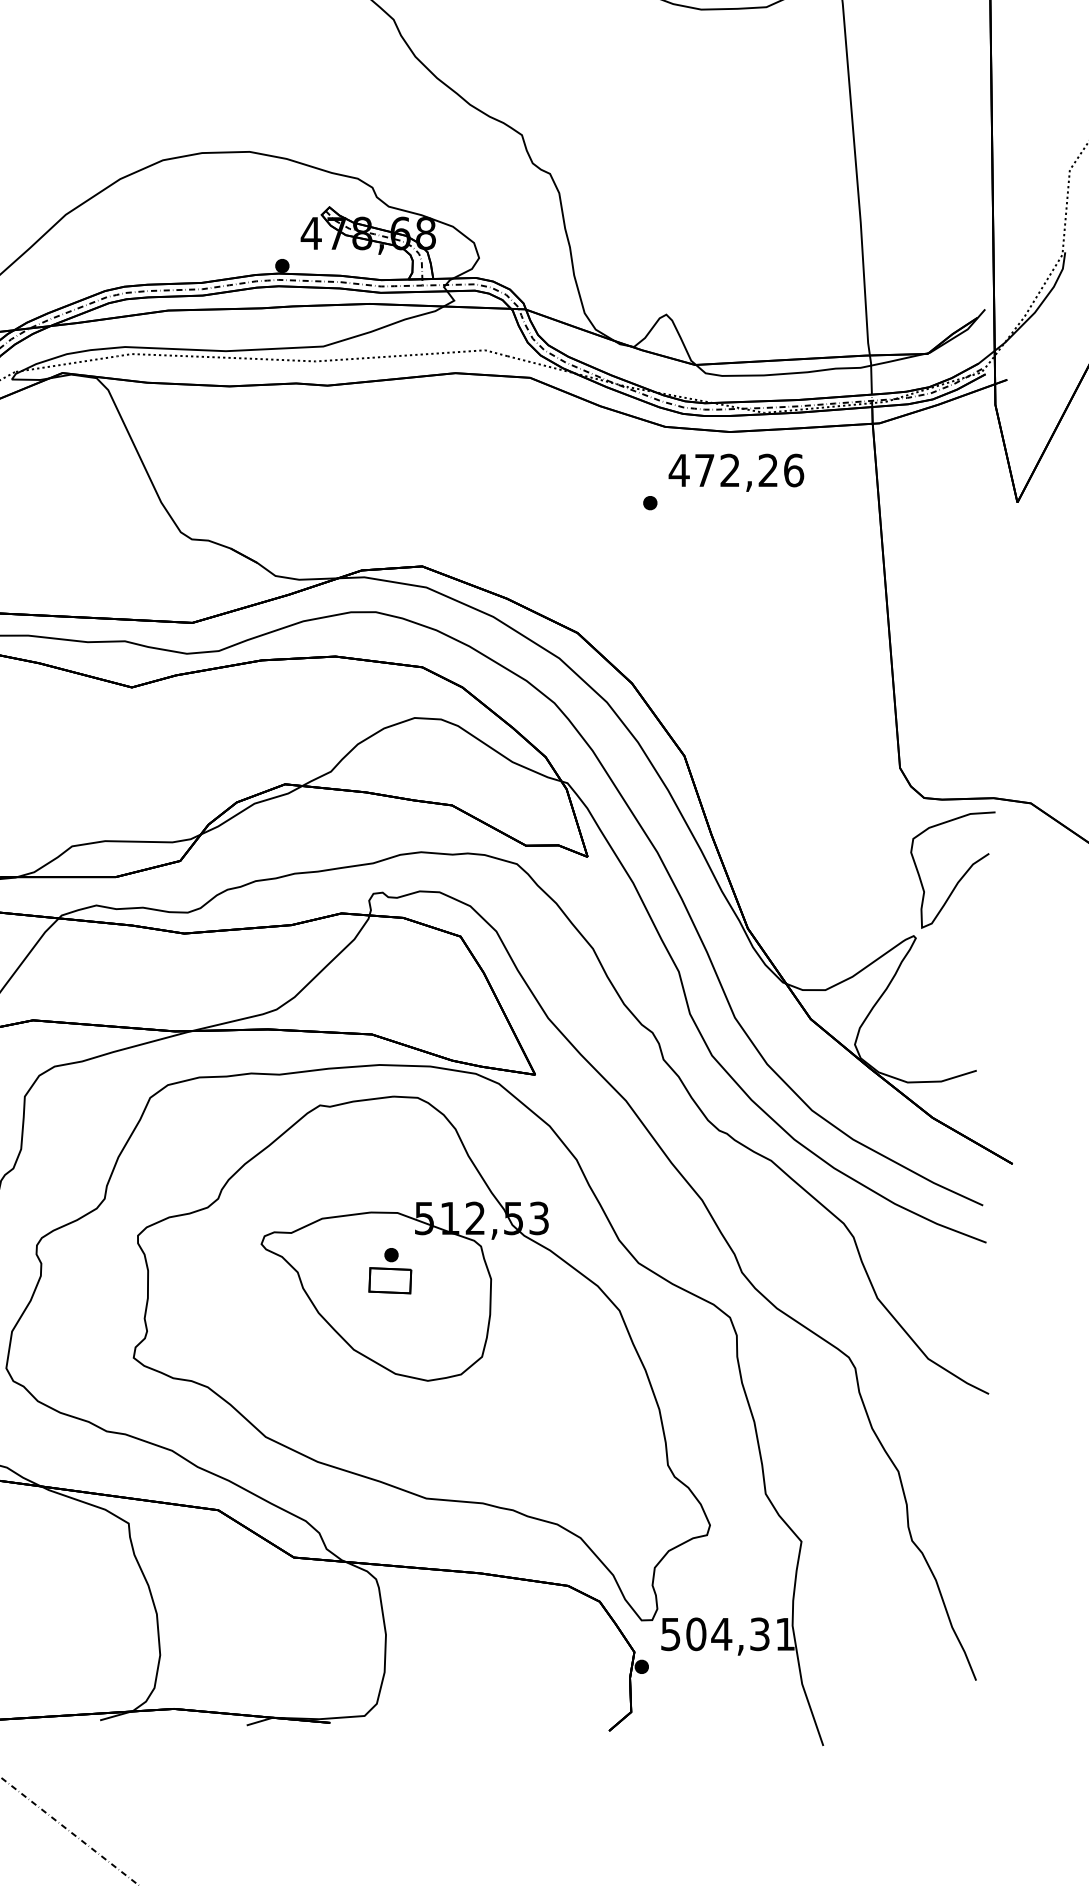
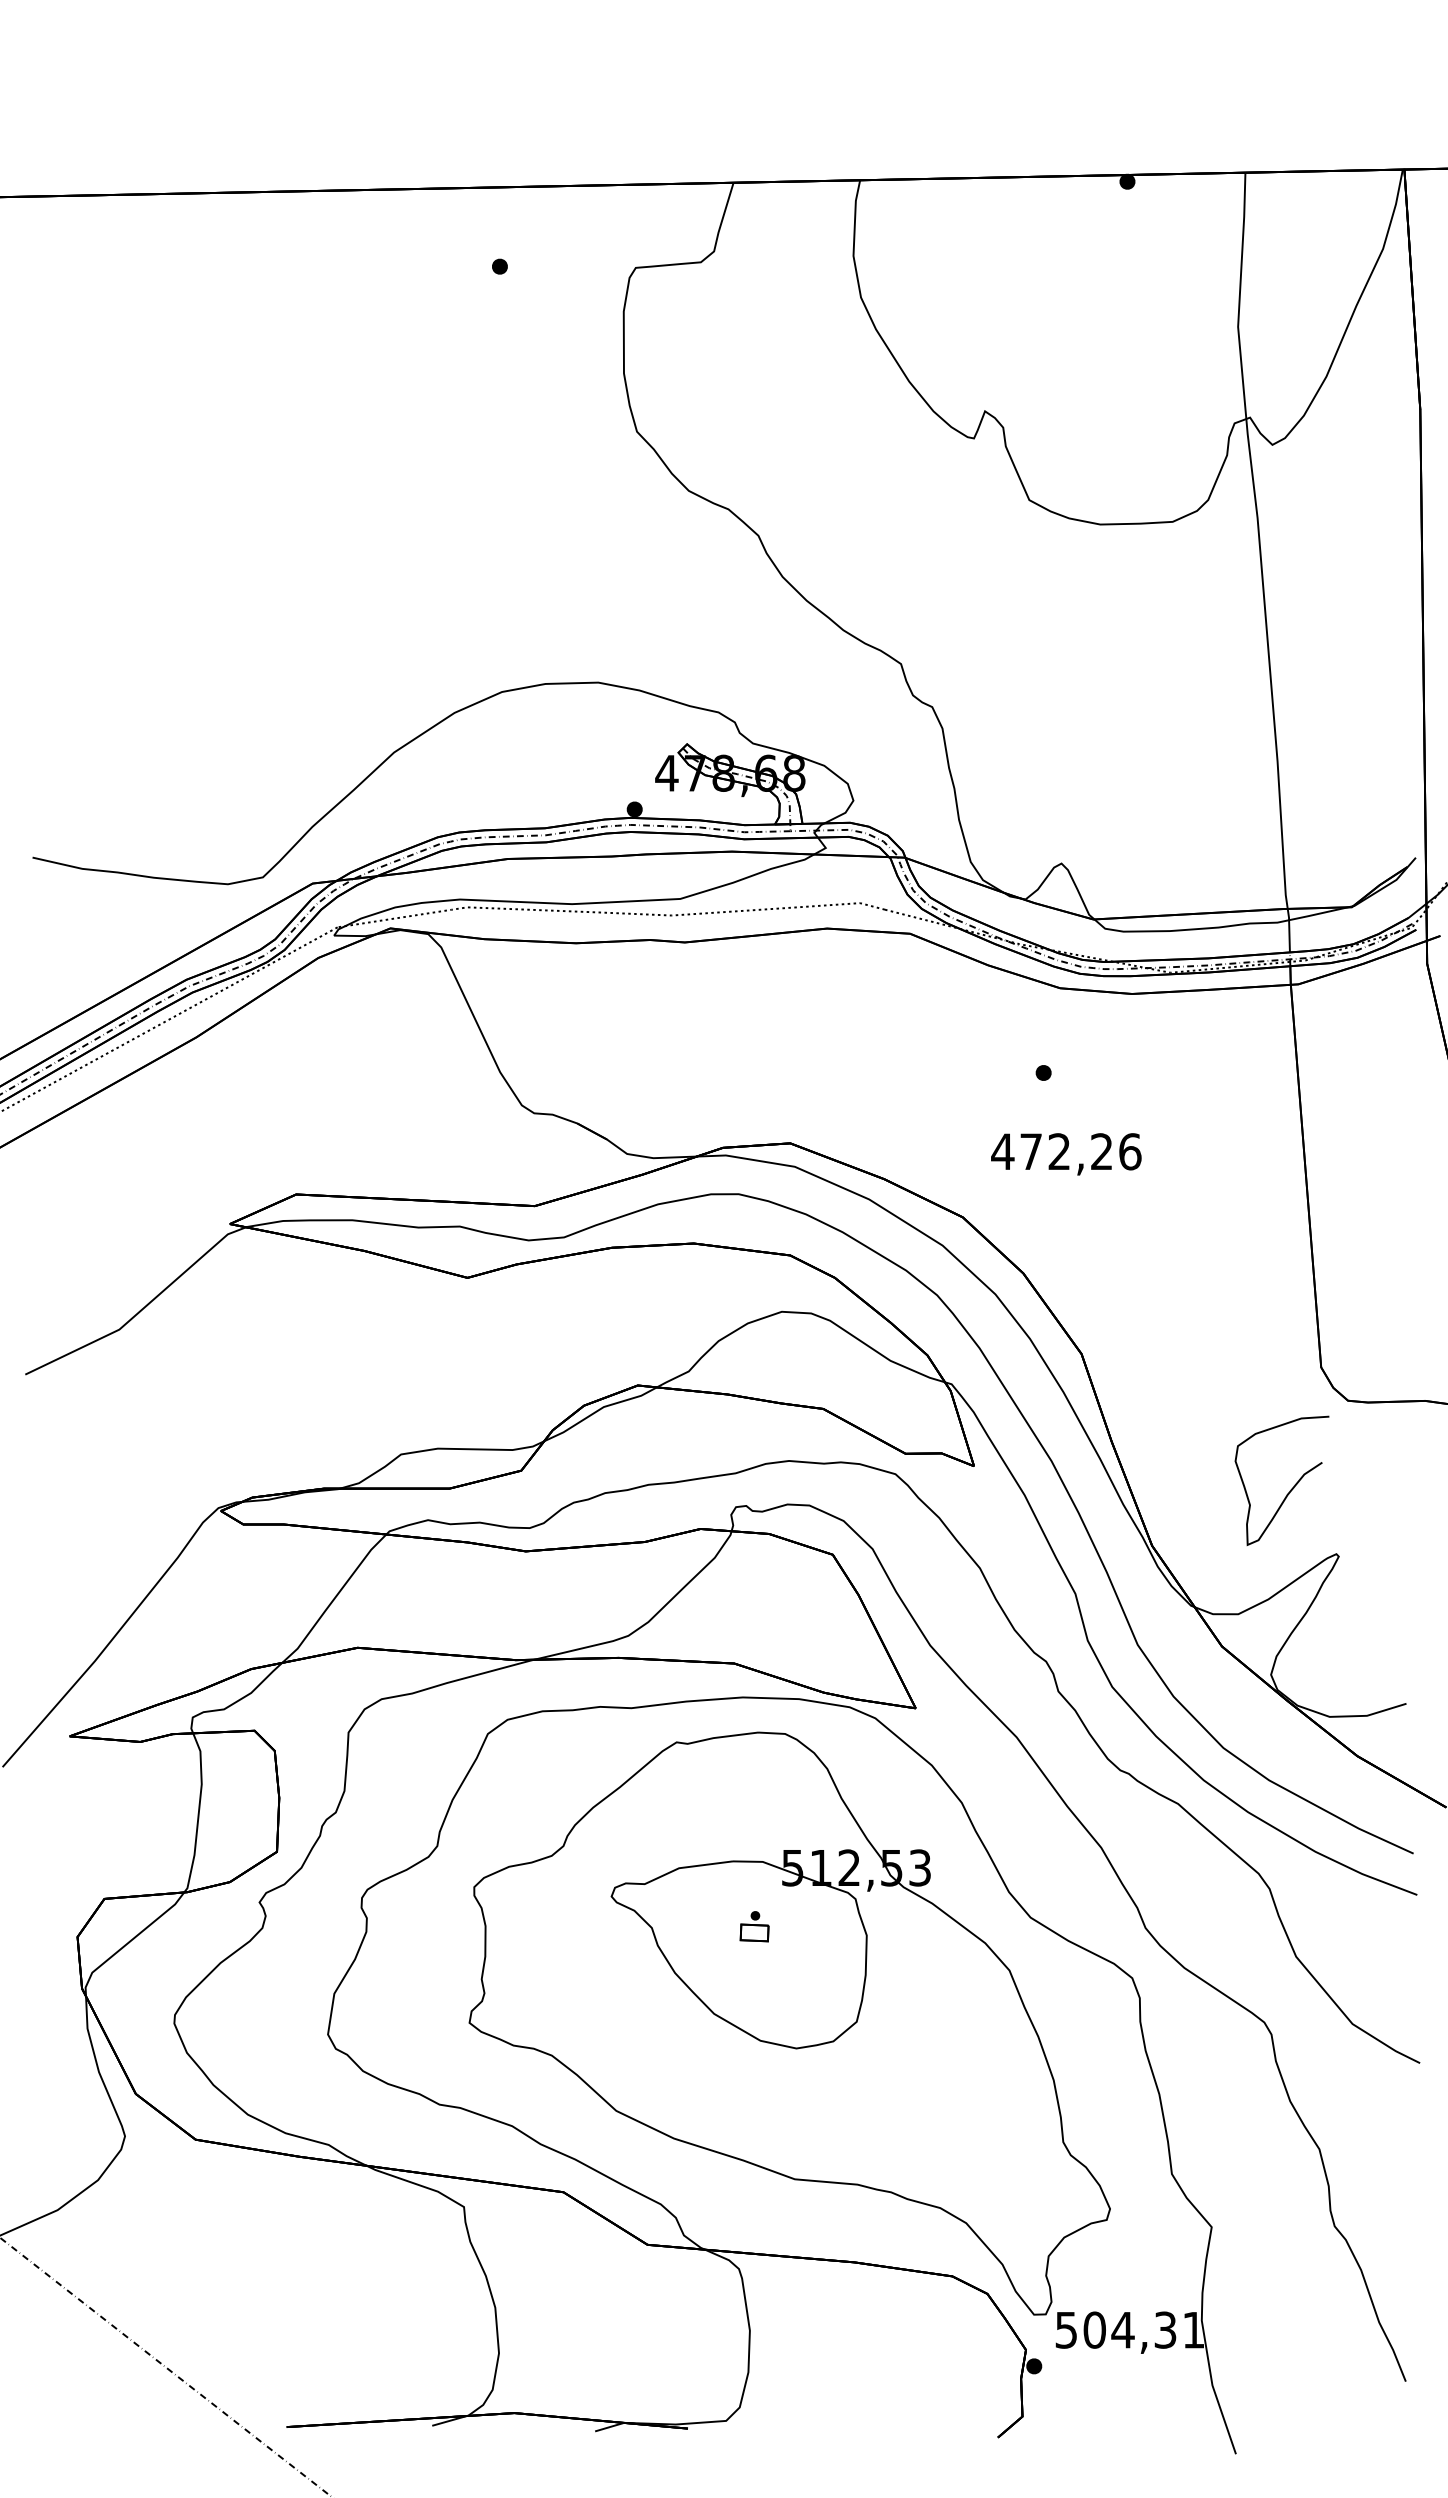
text: (736, 472) -> (1066, 1154), moved
curve: (960, 877) -> (1290, 1489), moved
part: (390, 1271) -> (754, 1926), size x0.6

